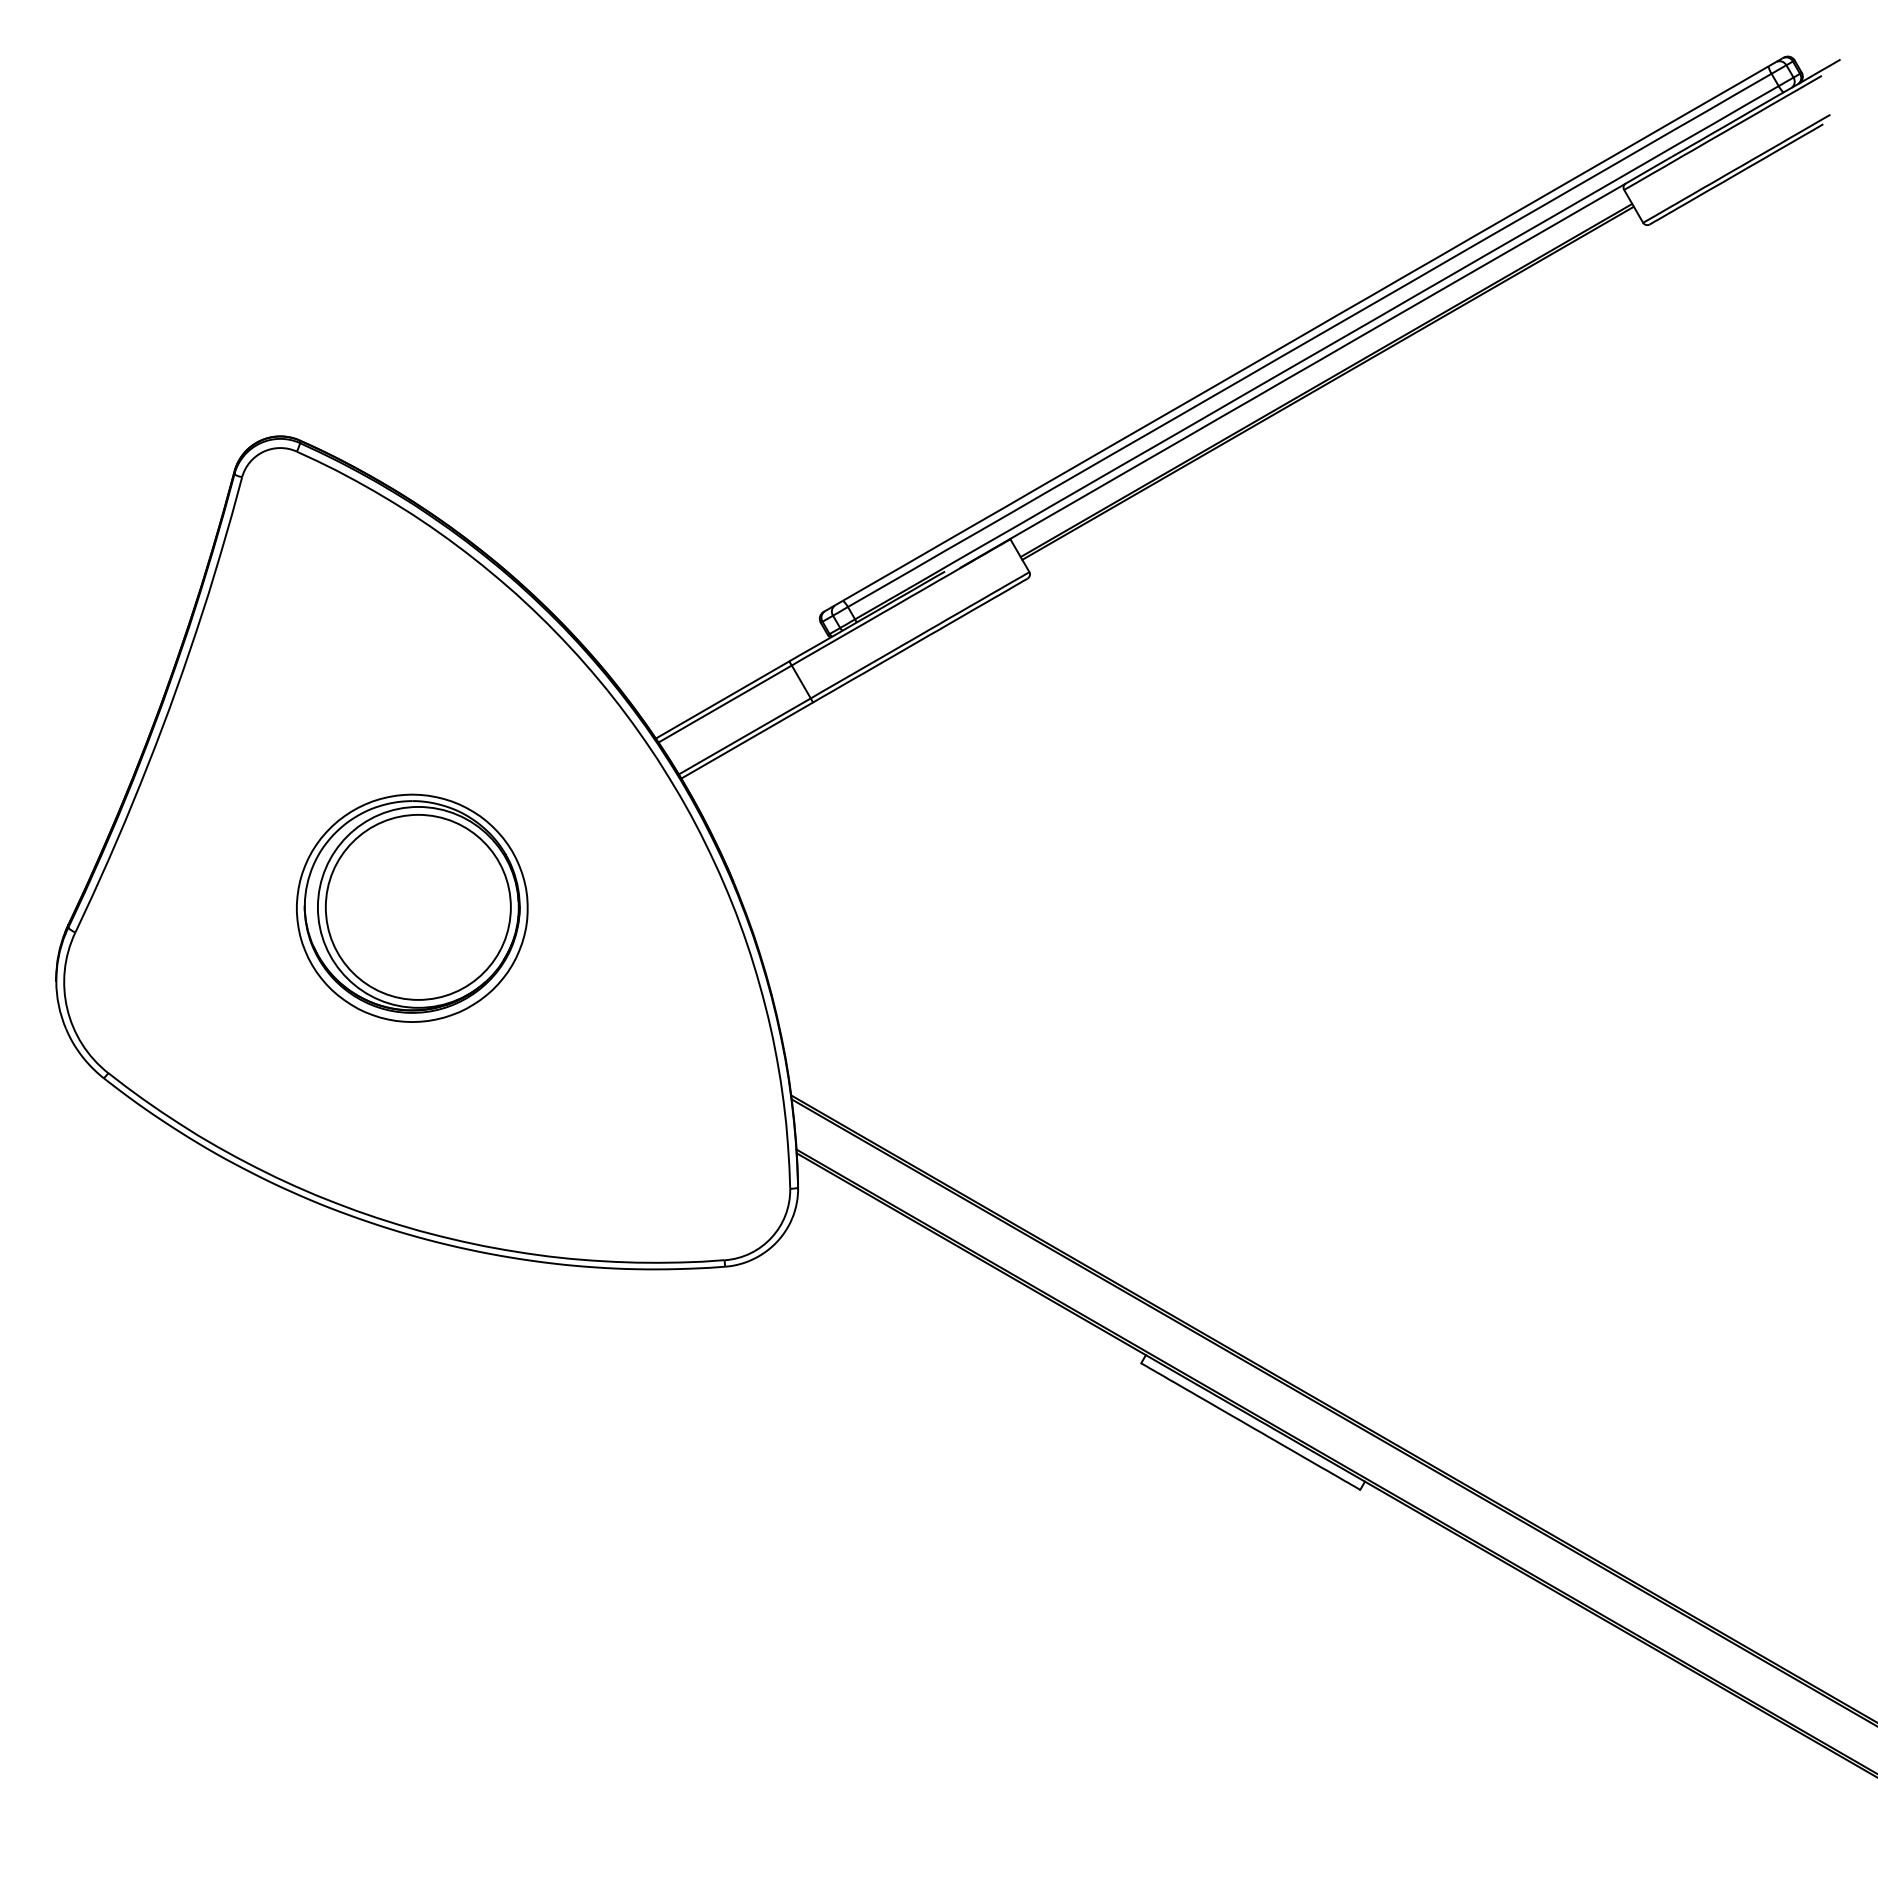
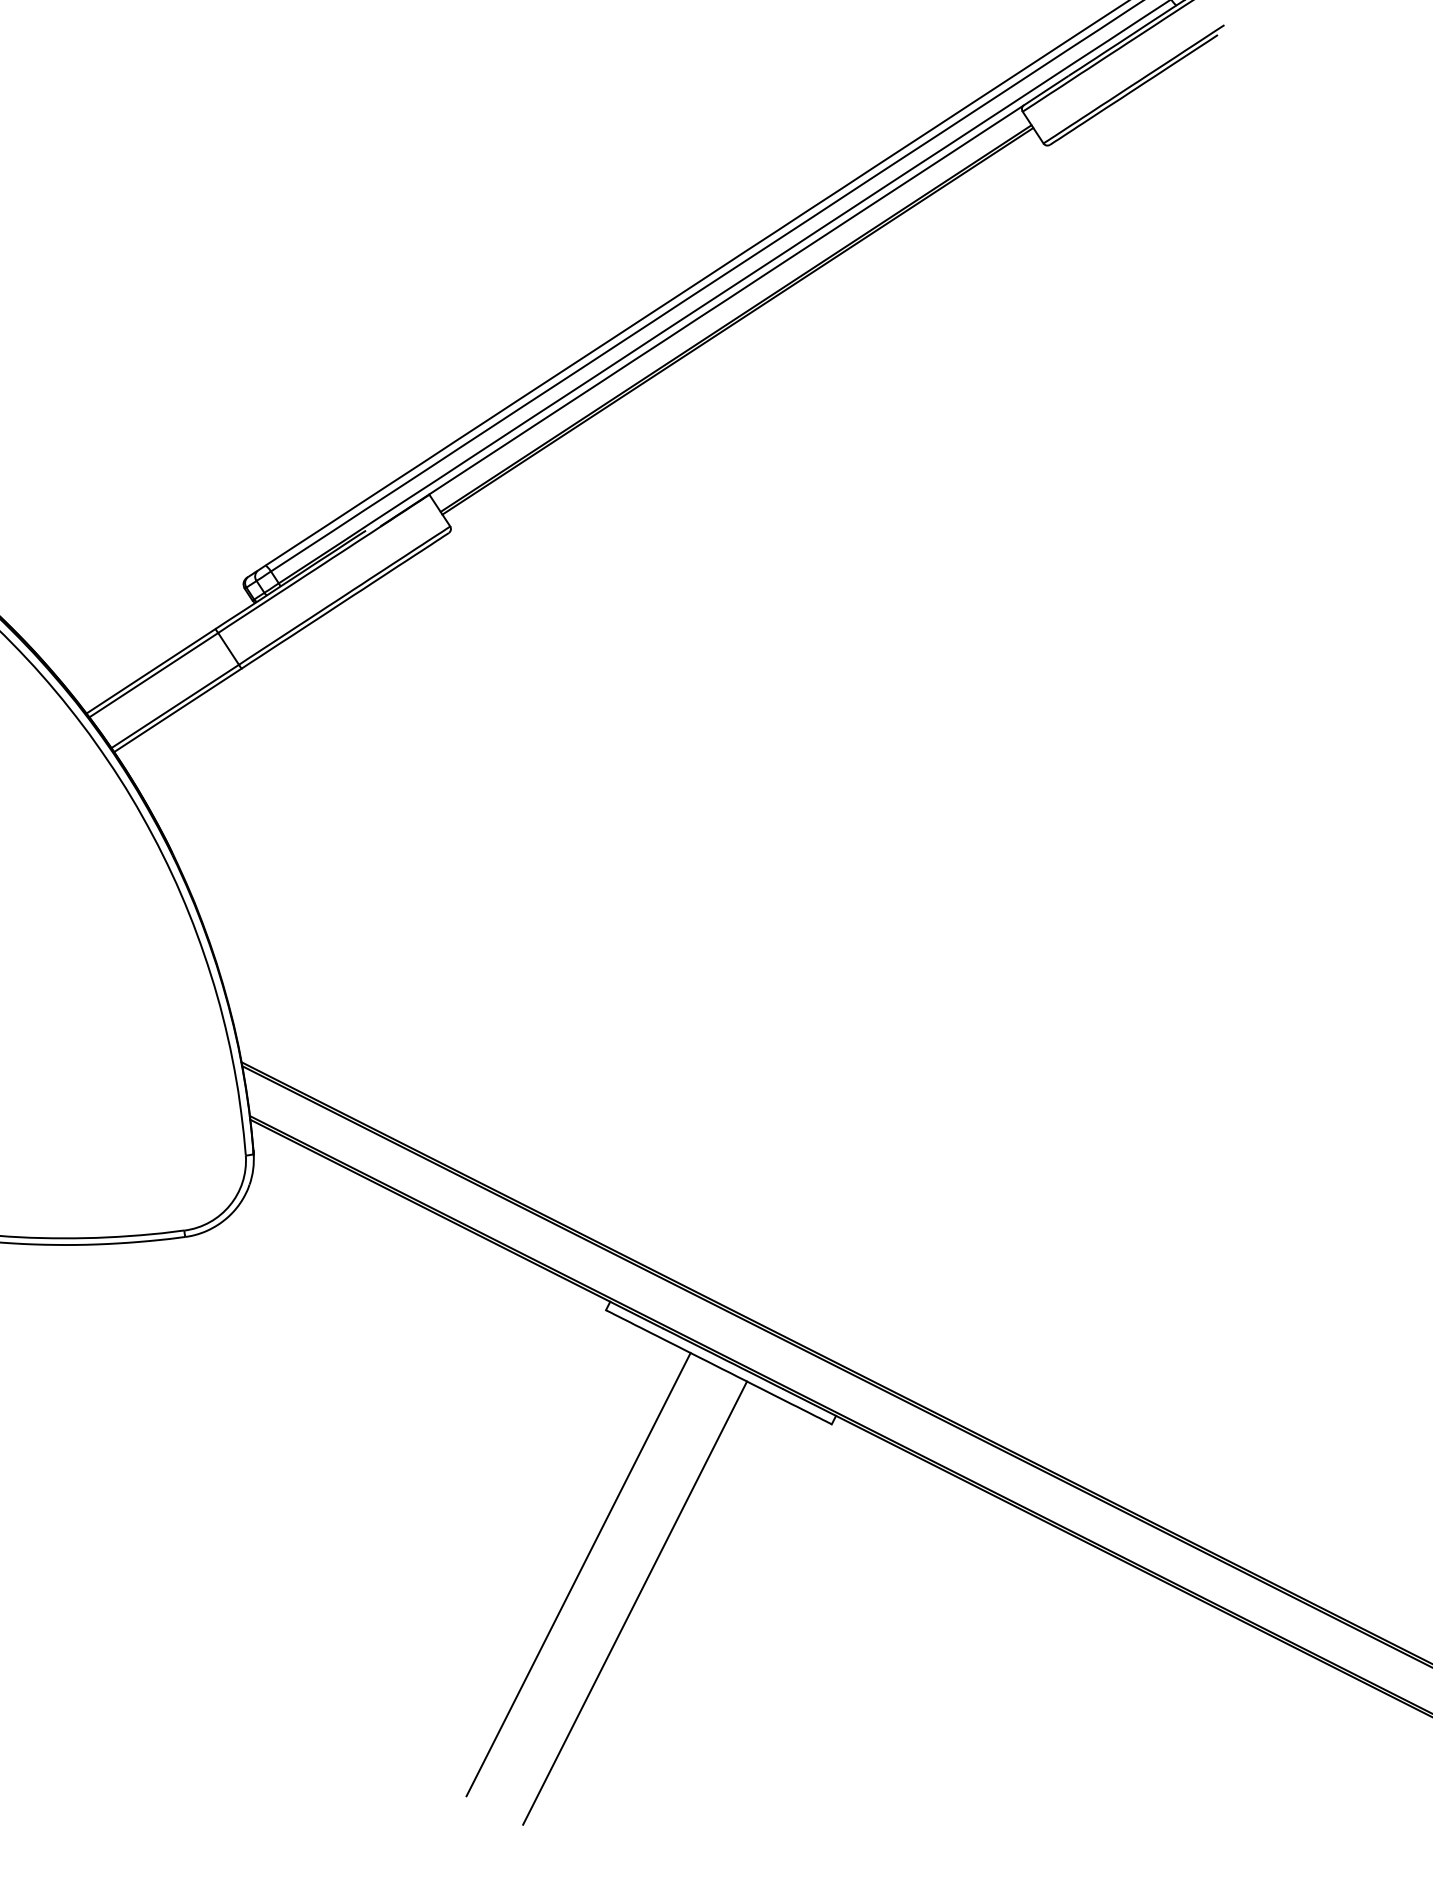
line: (1098, 1625) -> (578, 1574), added
line: (1153, 1657) -> (634, 1603), added

